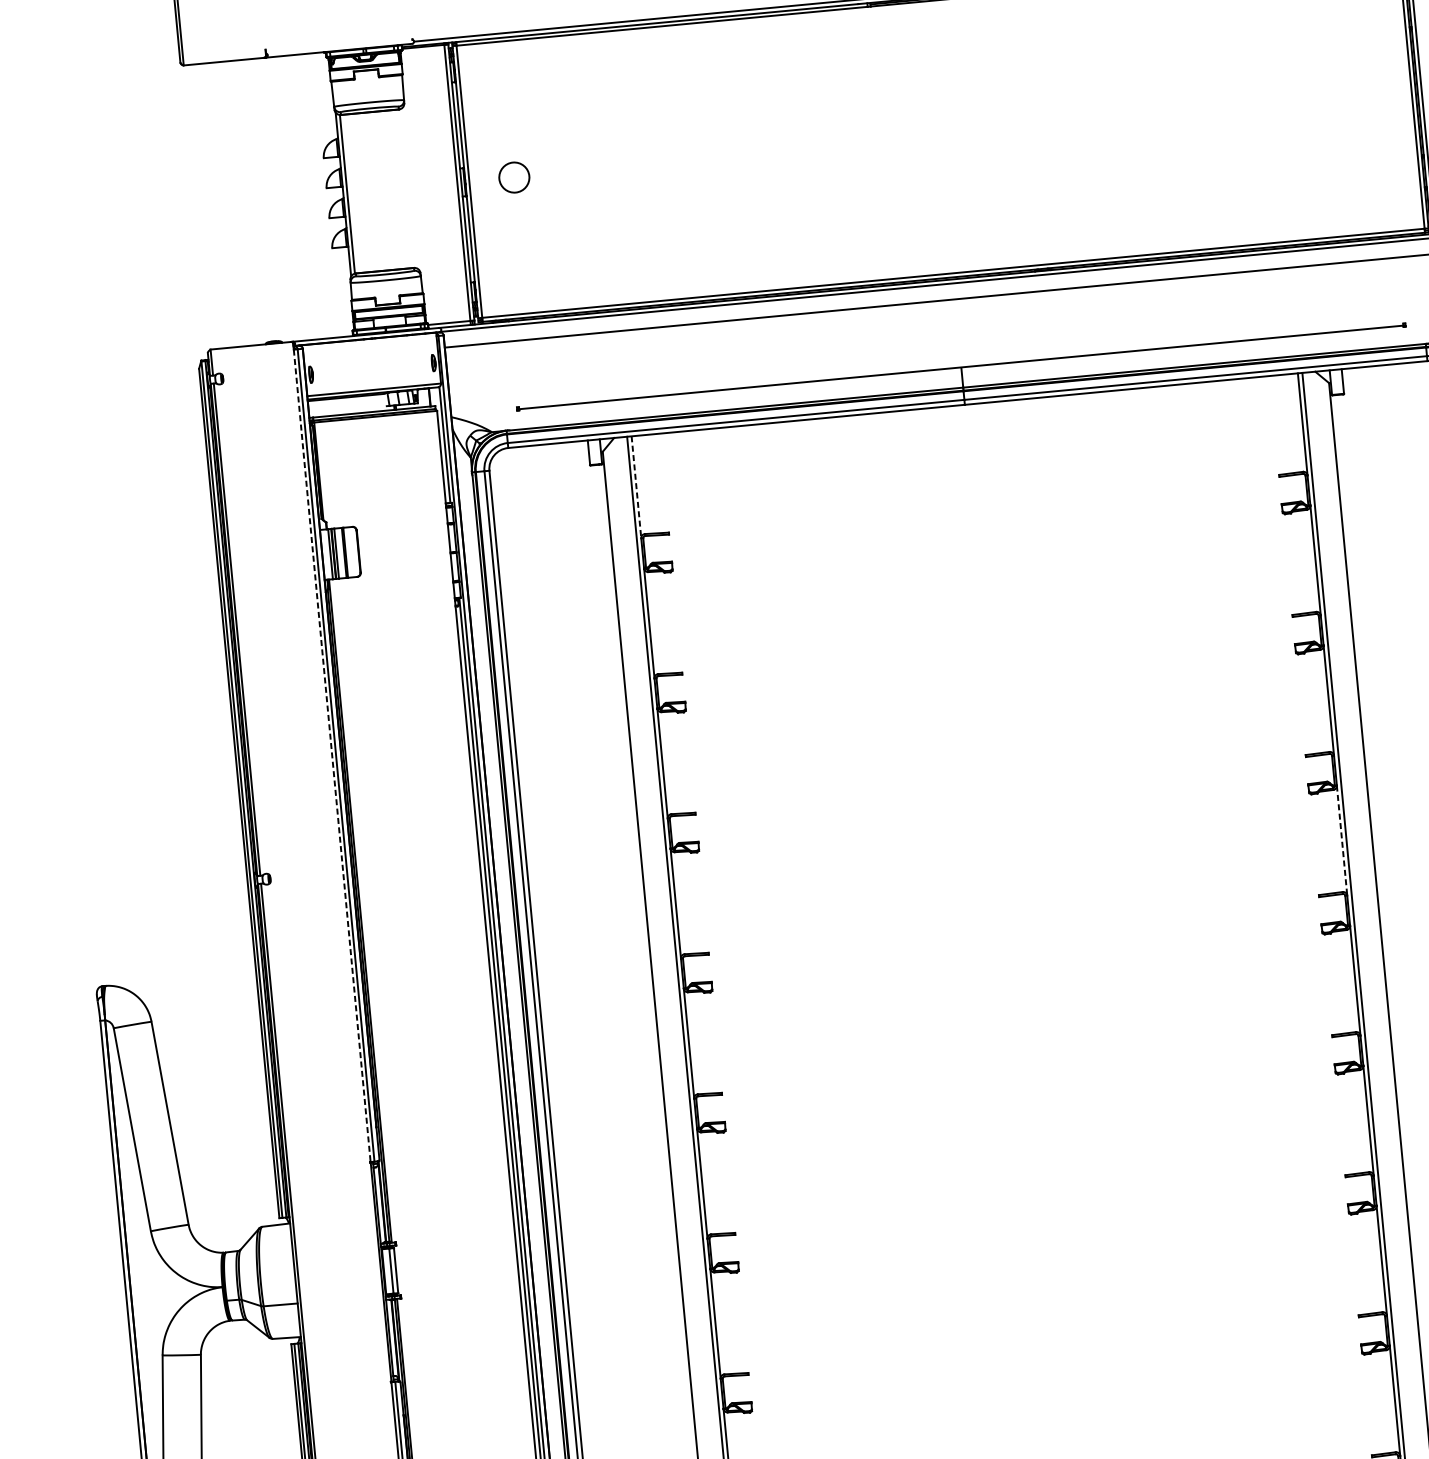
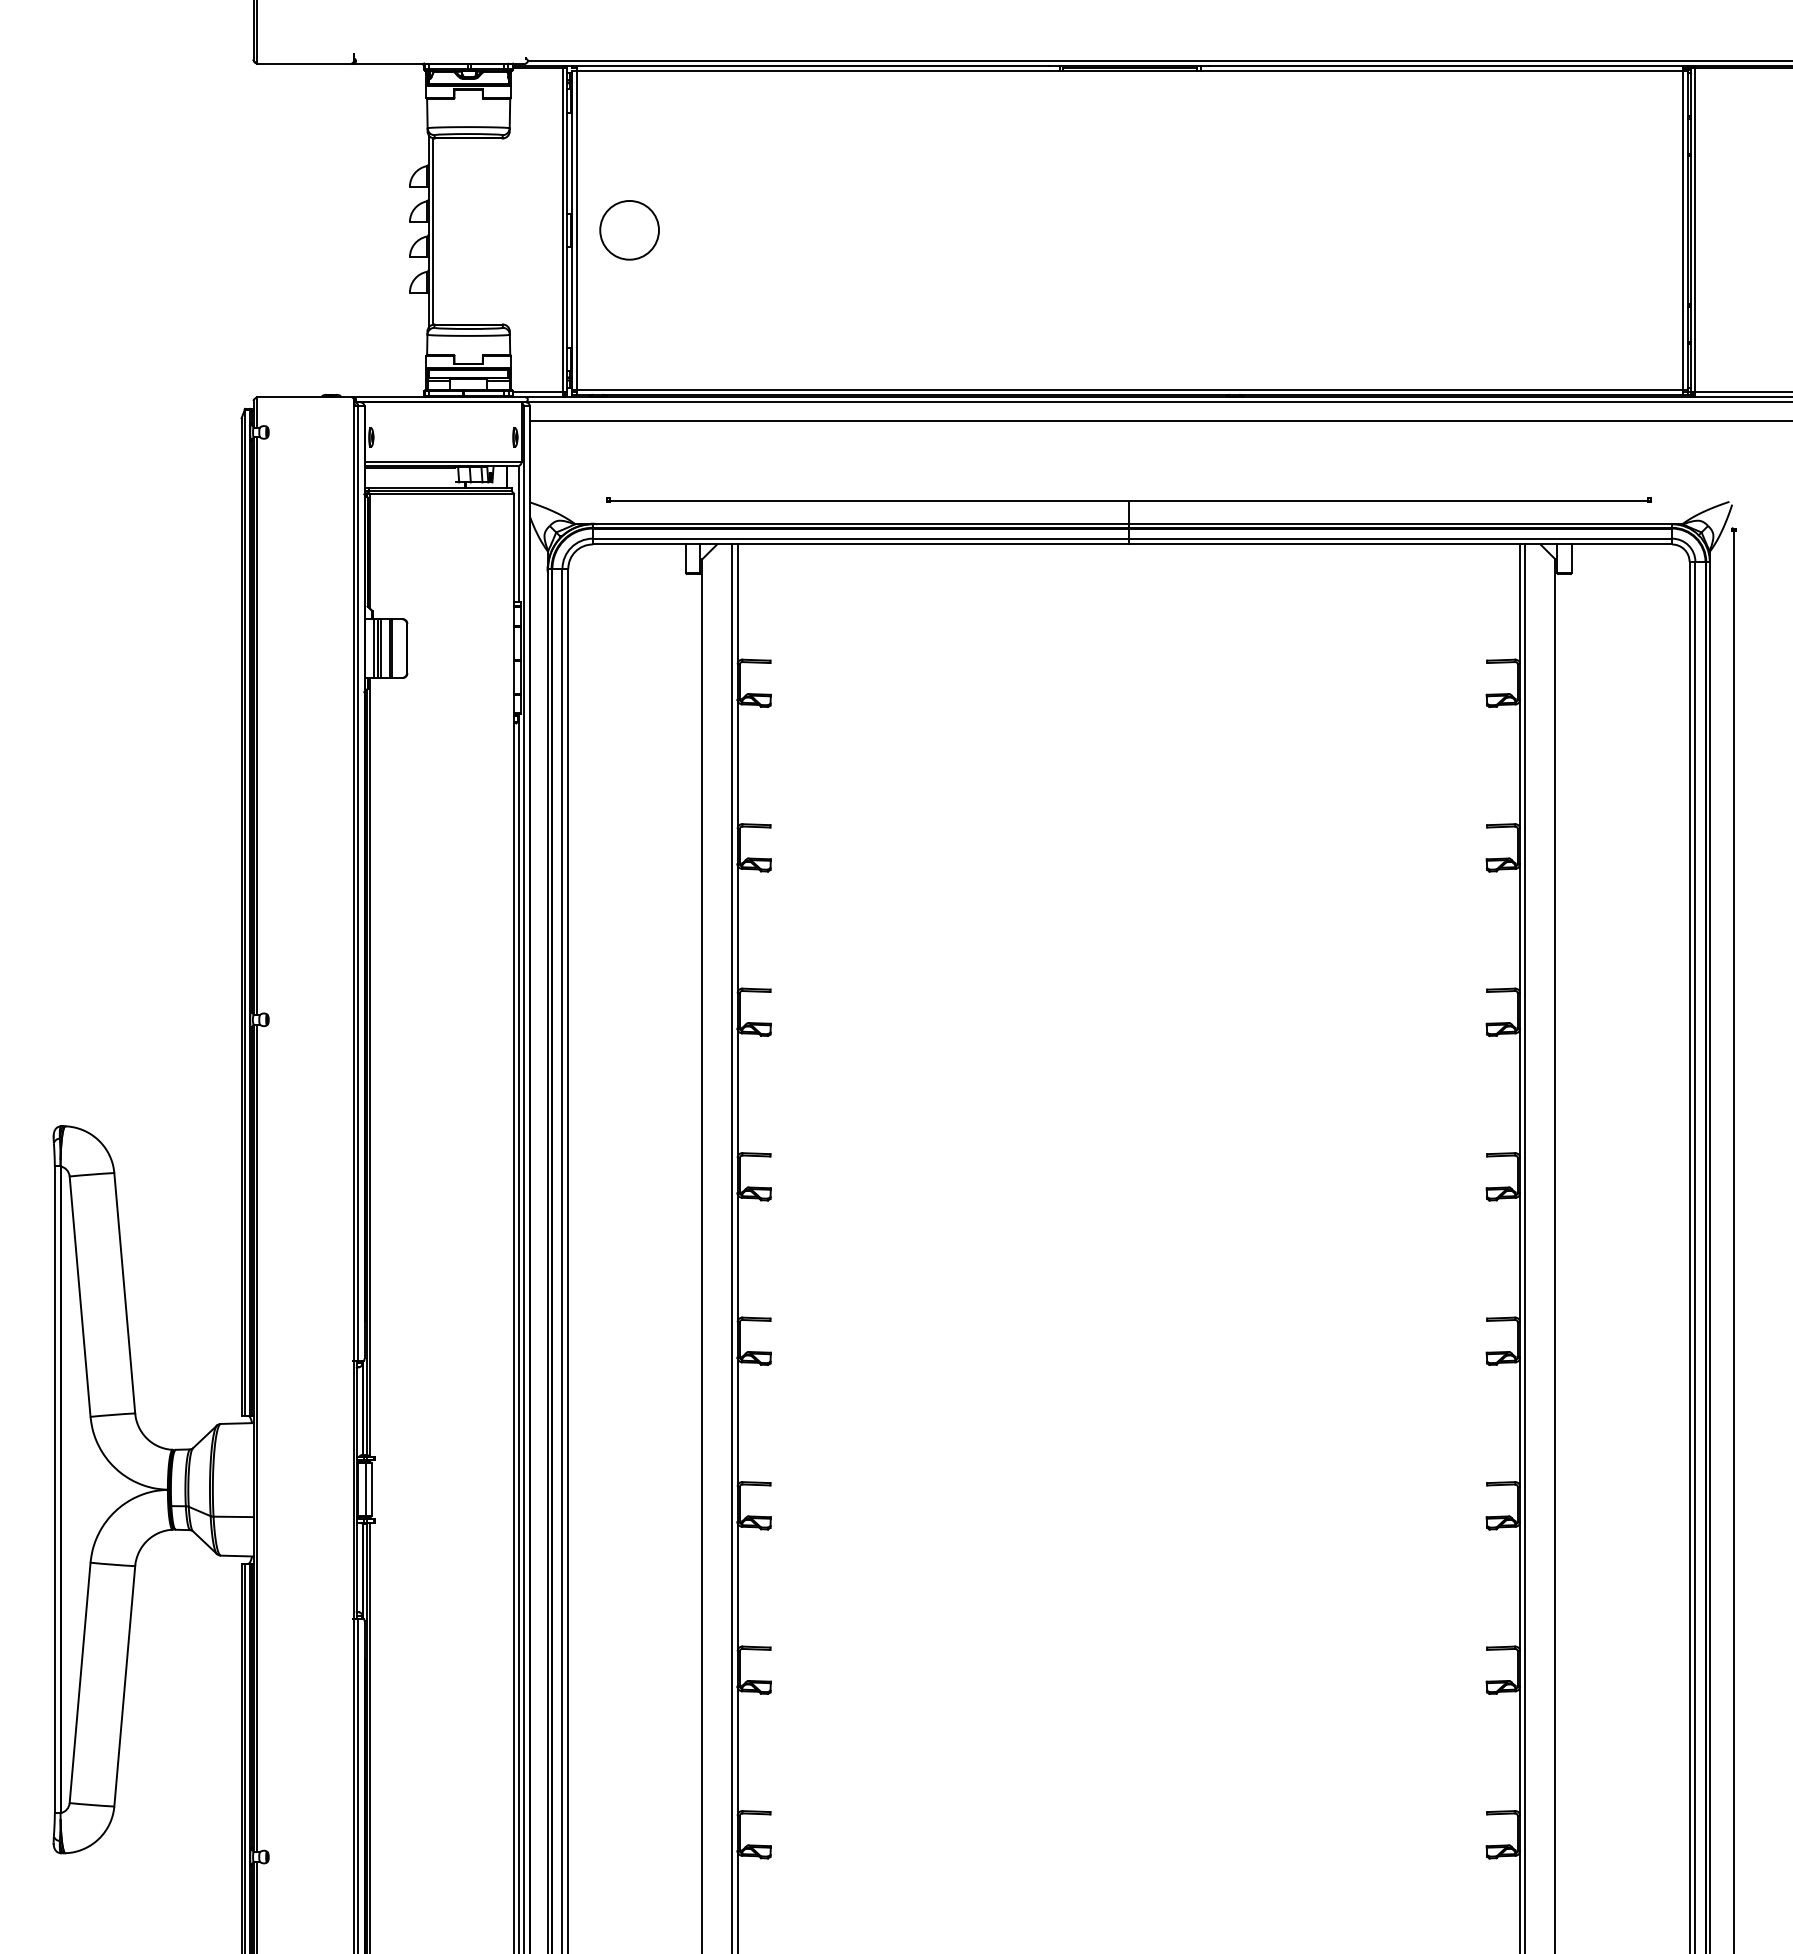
circle: (514, 177) -> (629, 230), size x1.67
line: (636, 487) -> (737, 604), dashed -> solid
line: (331, 756) -> (353, 884), dashed -> solid
line: (1342, 840) -> (1520, 1093), dashed -> solid

